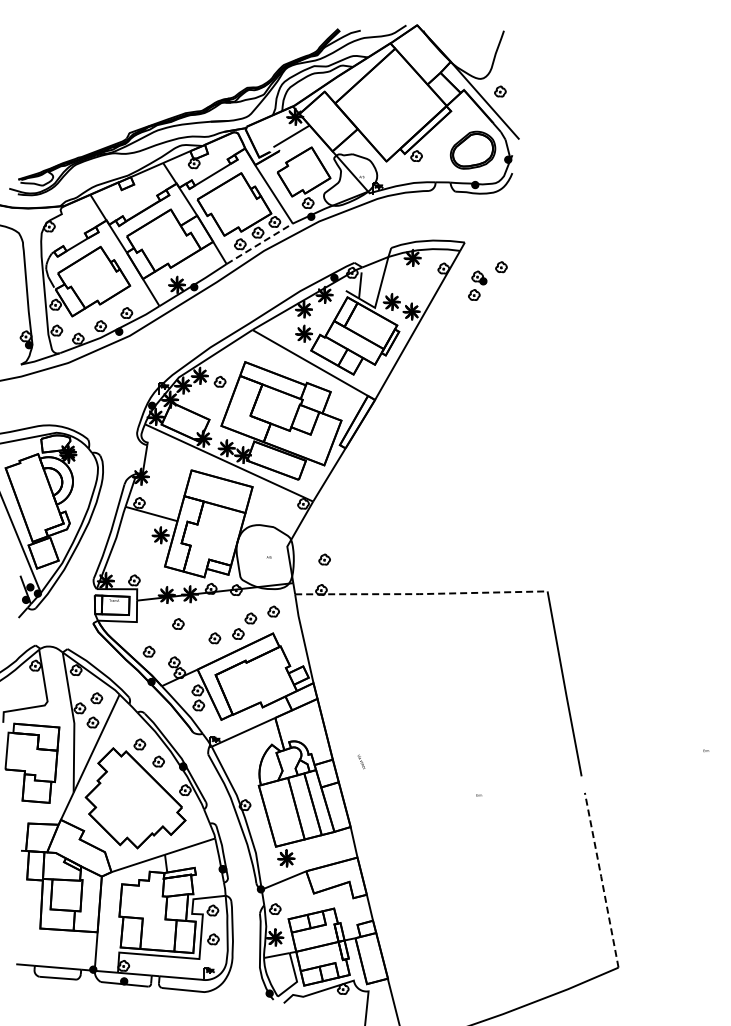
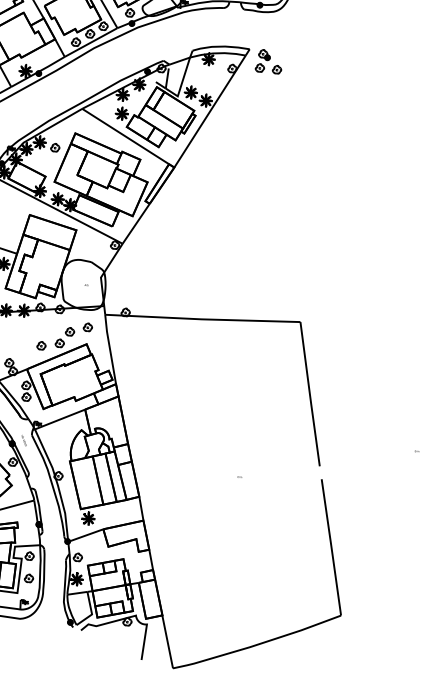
line: (259, 243) -> (90, 42), dashed -> solid
part: (477, 285) -> (262, 60), moved
part: (324, 559) -> (129, 288), removed
line: (420, 594) -> (202, 319), dashed -> solid
part: (178, 623) -> (13, 332), removed
text: (361, 761) -> (24, 440), moved
line: (601, 879) -> (331, 546), dashed -> solid

